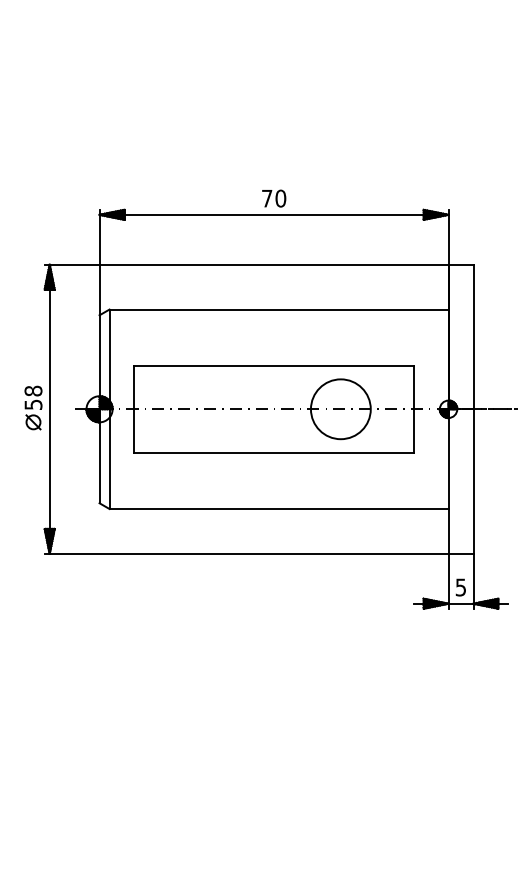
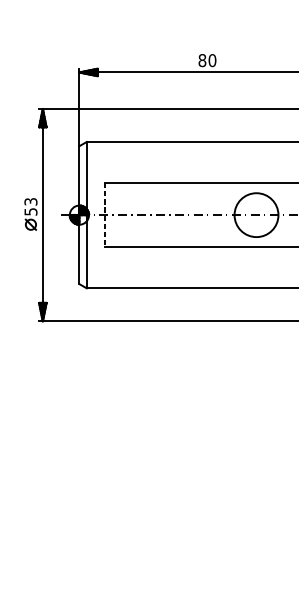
text: (266, 198) -> (201, 60), 70 -> 80
text: (33, 390) -> (30, 201), 58 -> 53
line: (134, 409) -> (105, 215), solid -> dashed

